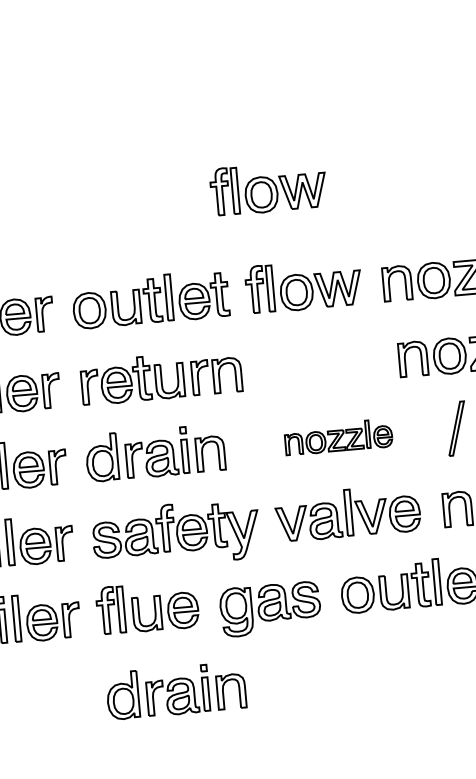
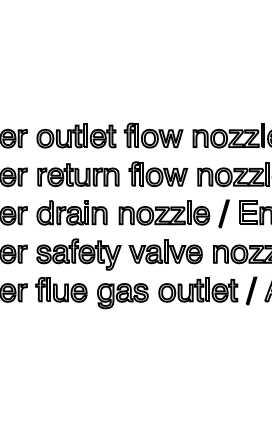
part: (268, 186) -> (158, 173), moved
part: (338, 436) -> (164, 212), size x1.67
part: (175, 690) -> (71, 332), removed

